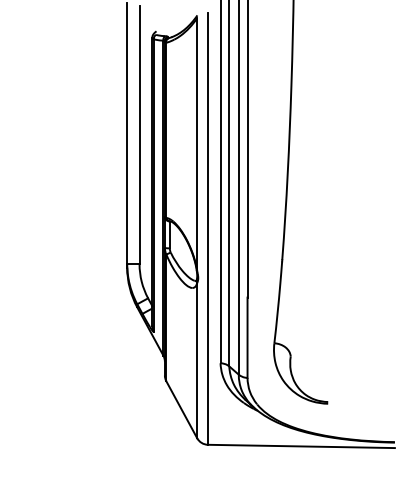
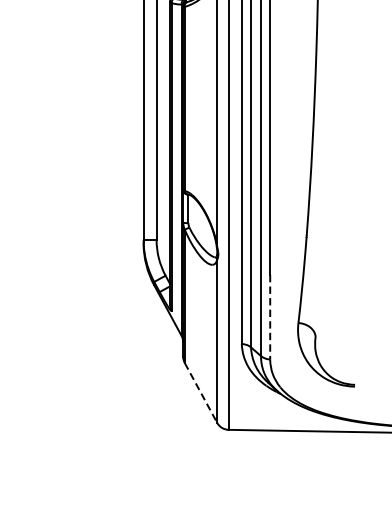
line: (247, 338) -> (270, 317), solid -> dashed
line: (182, 410) -> (201, 393), solid -> dashed

